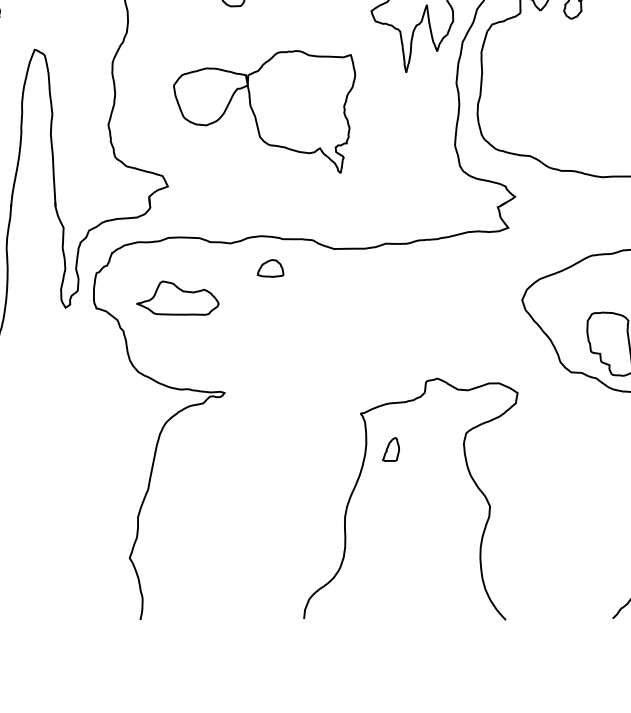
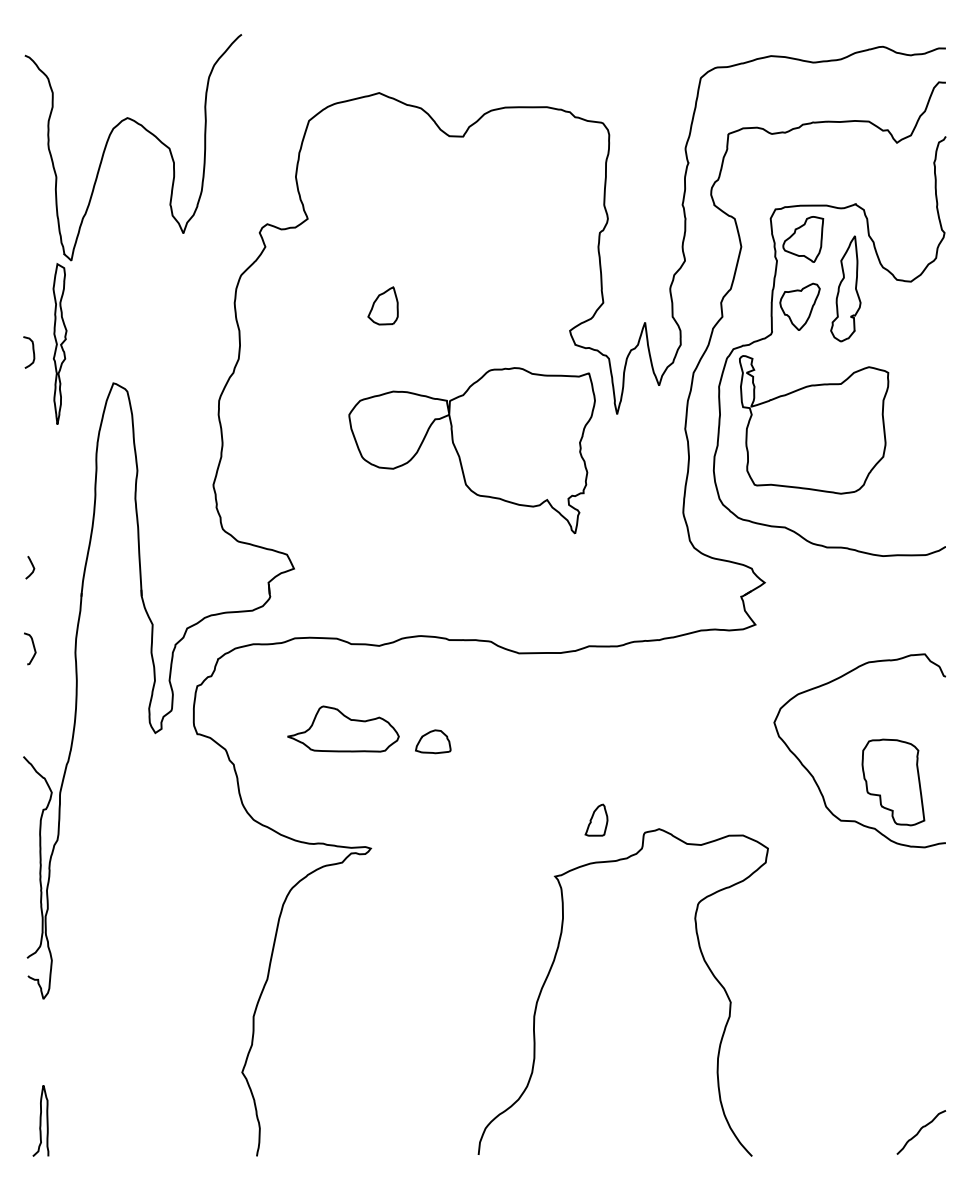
part: (551, 80) -> (814, 424), added
part: (264, 111) -> (471, 450), moved
part: (270, 268) -> (433, 741), moved
part: (177, 297) -> (343, 728), moved
part: (391, 448) -> (596, 819), moved

